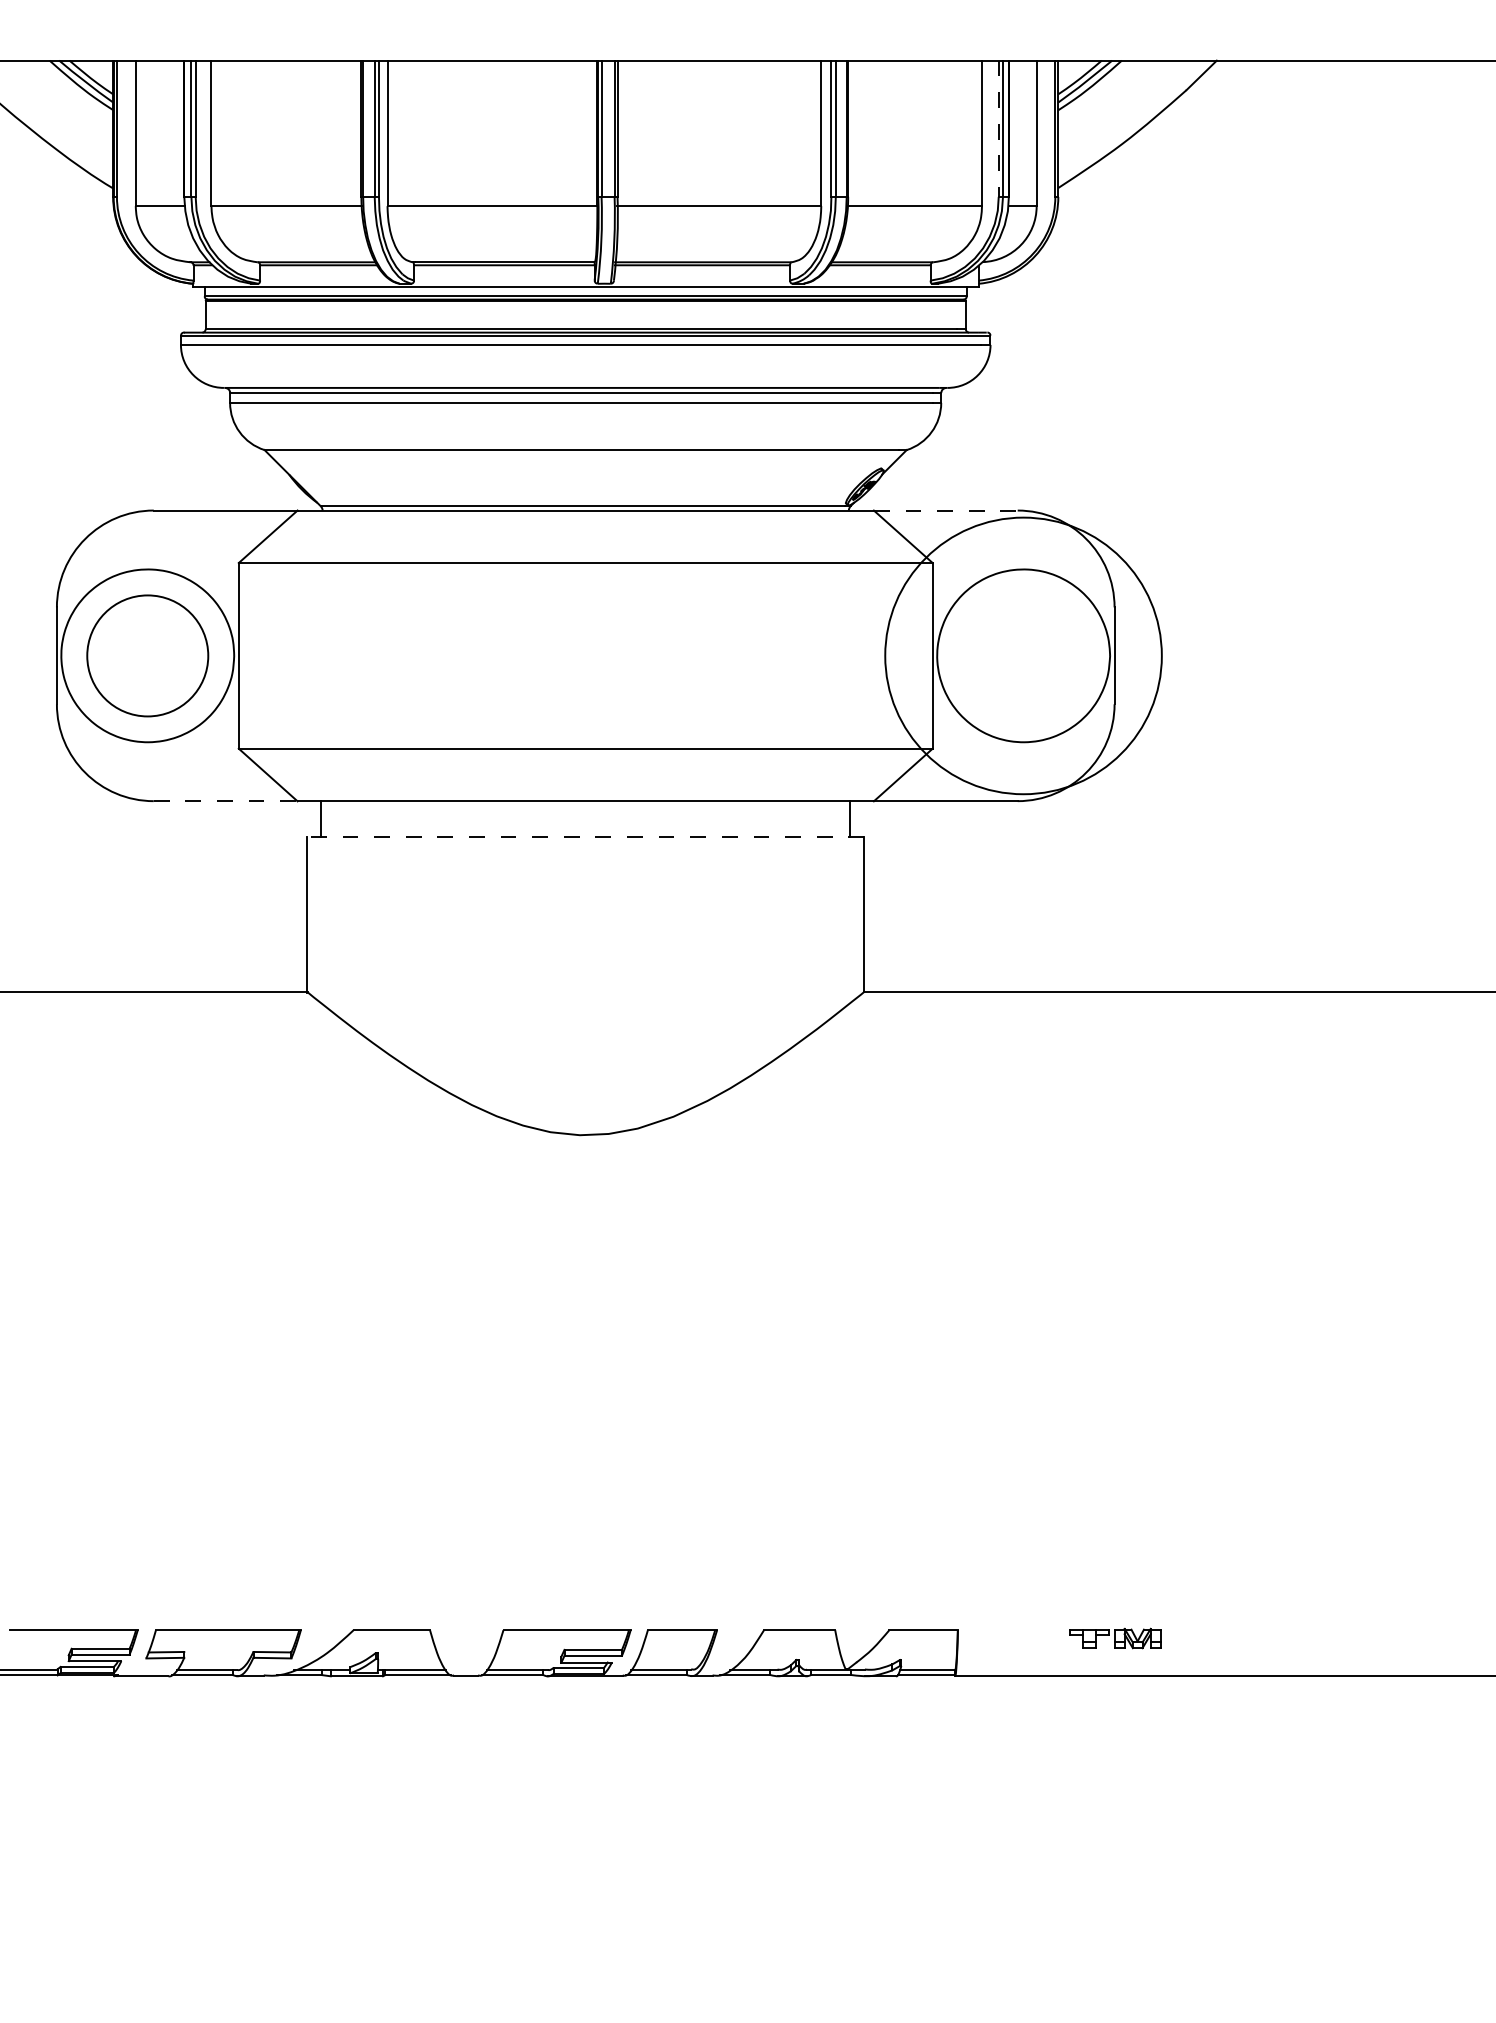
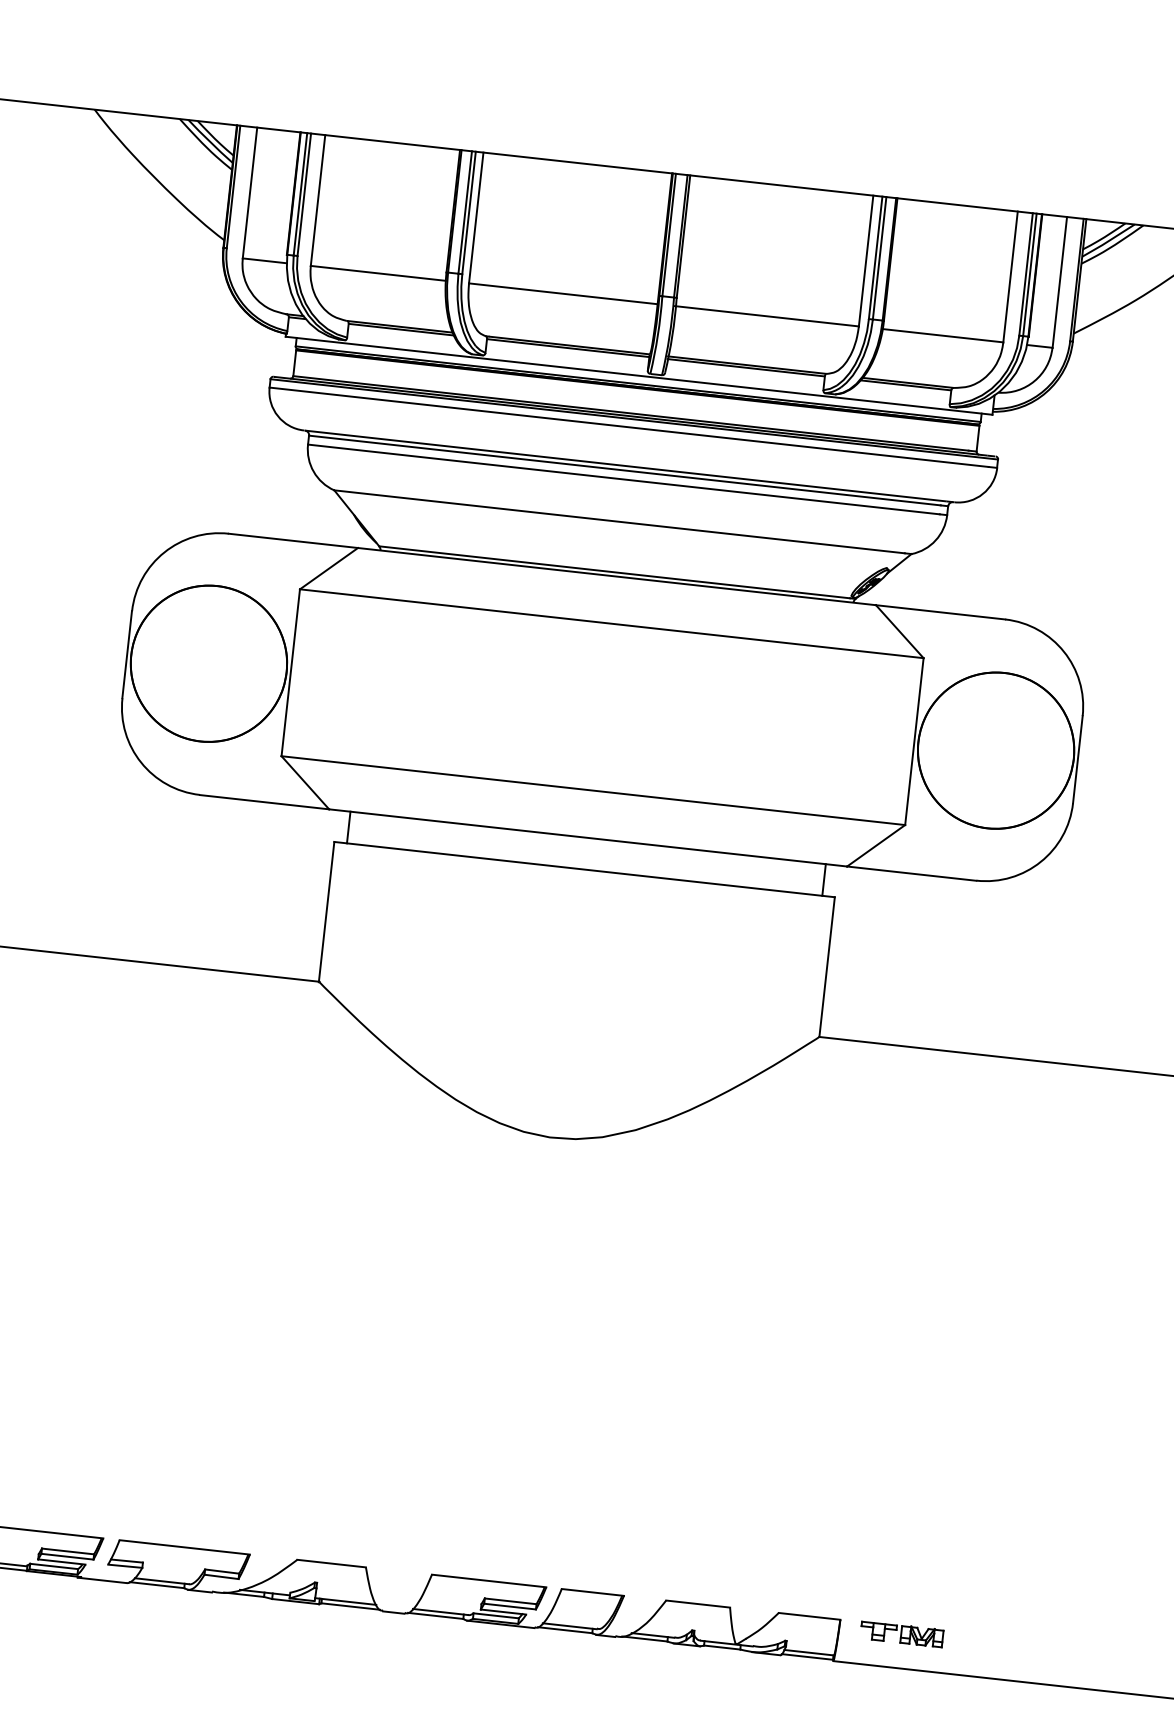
line: (998, 129) -> (1025, 275), dashed -> solid
line: (945, 510) -> (940, 612), dashed -> solid
circle: (147, 655) -> (208, 663), size x1.43
circle: (1023, 655) -> (996, 750), size x0.62
line: (225, 801) -> (264, 802), dashed -> solid
line: (585, 836) -> (584, 869), dashed -> solid
part: (1115, 1638) -> (902, 1634), moved

